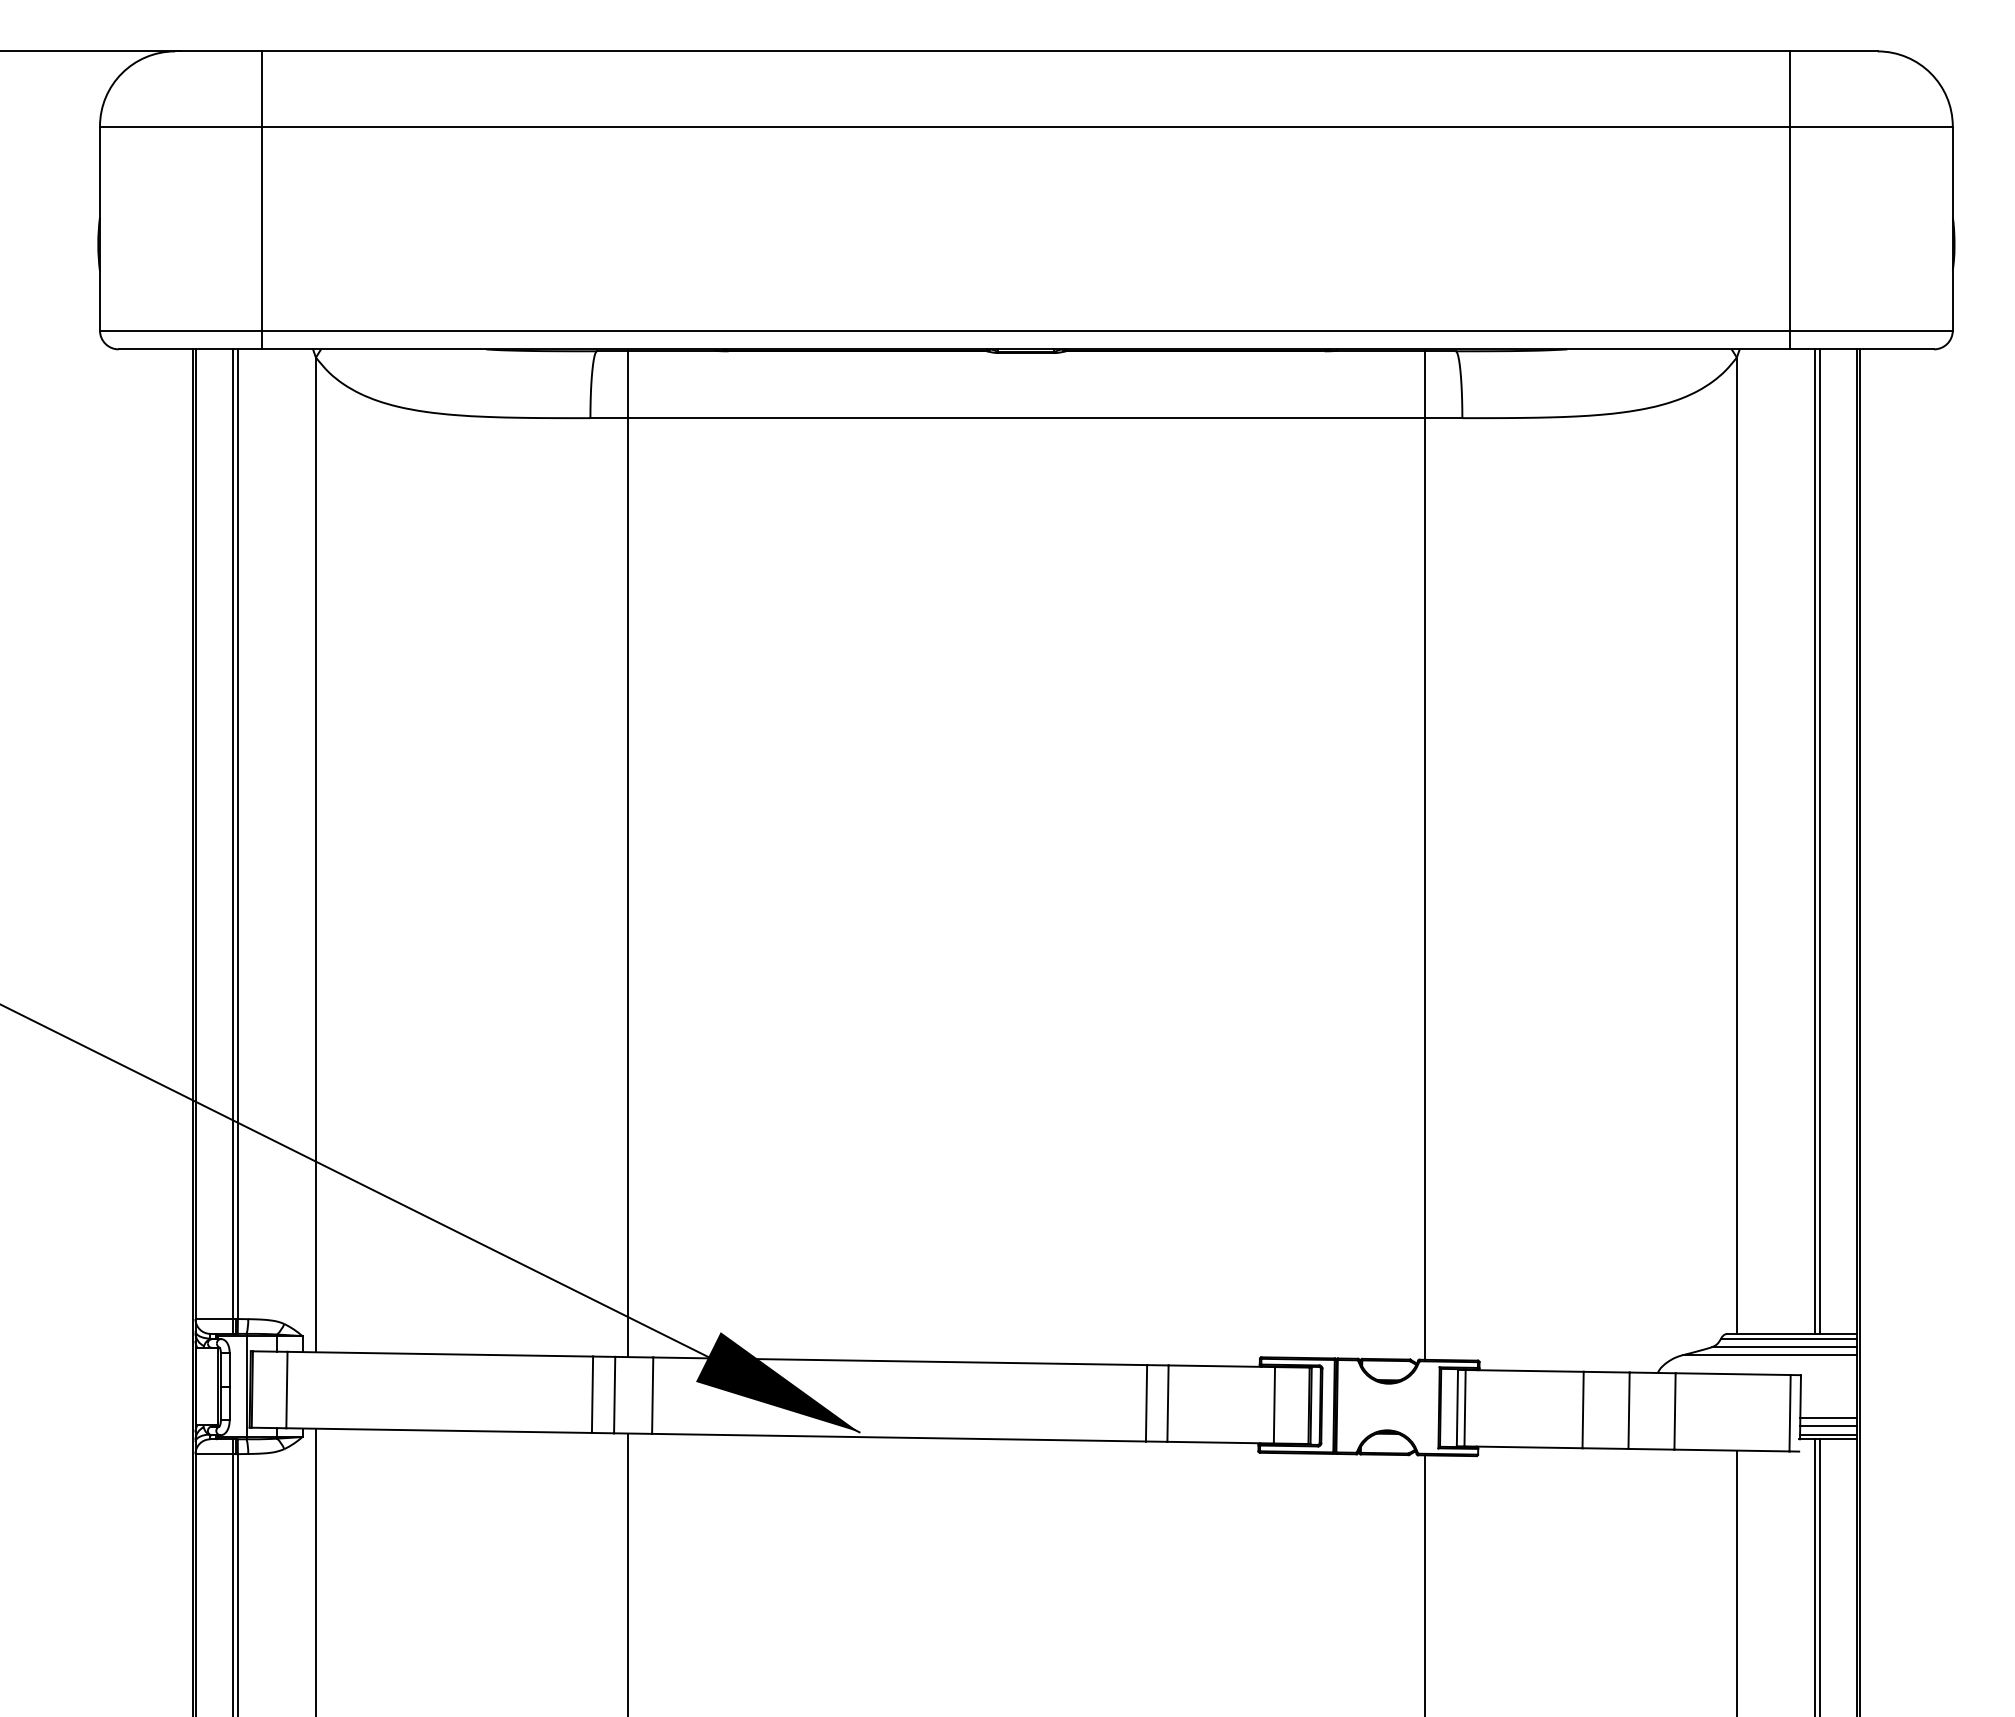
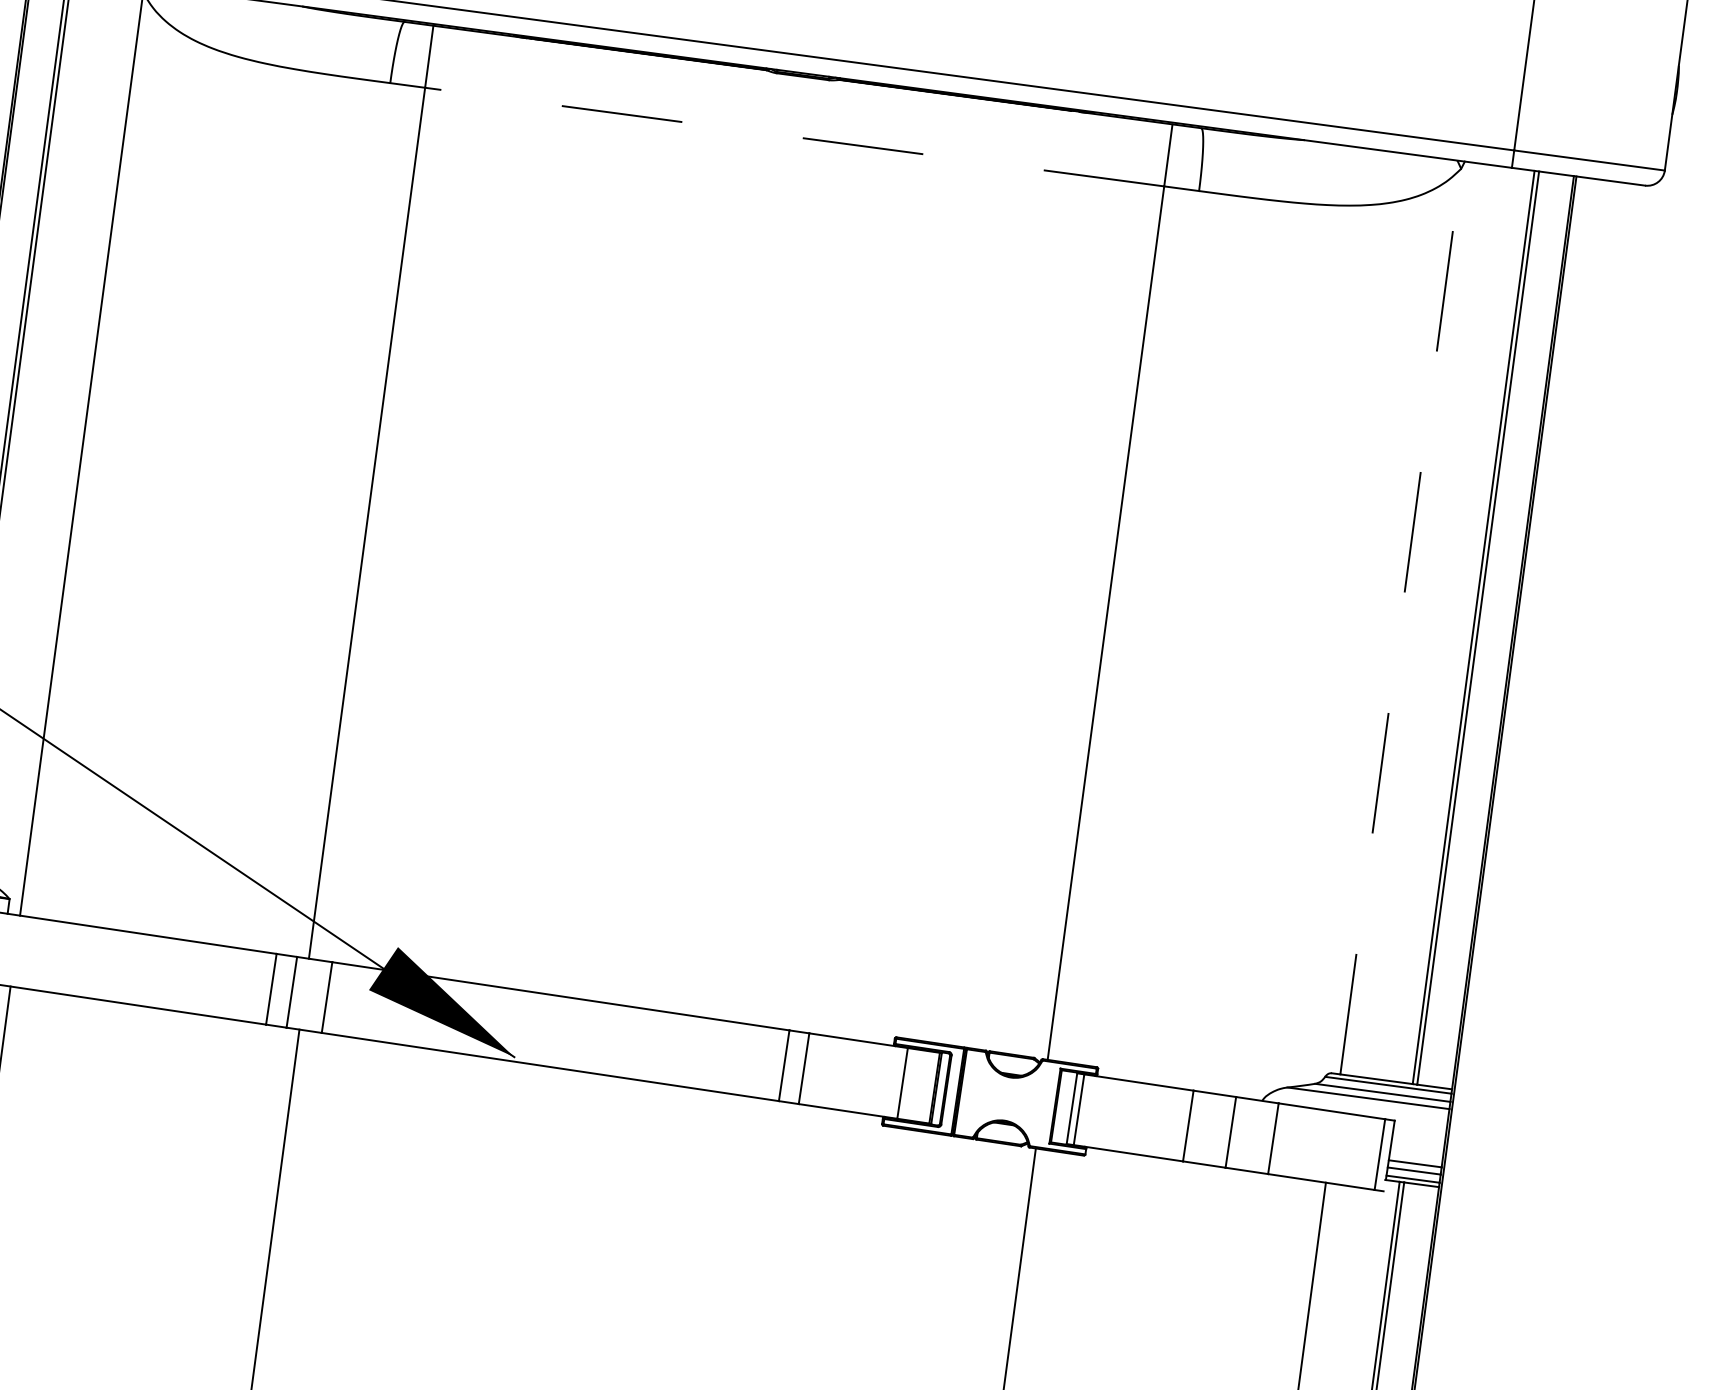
line: (1025, 418) -> (793, 137), solid -> dashed
line: (1736, 845) -> (1400, 621), solid -> dashed

